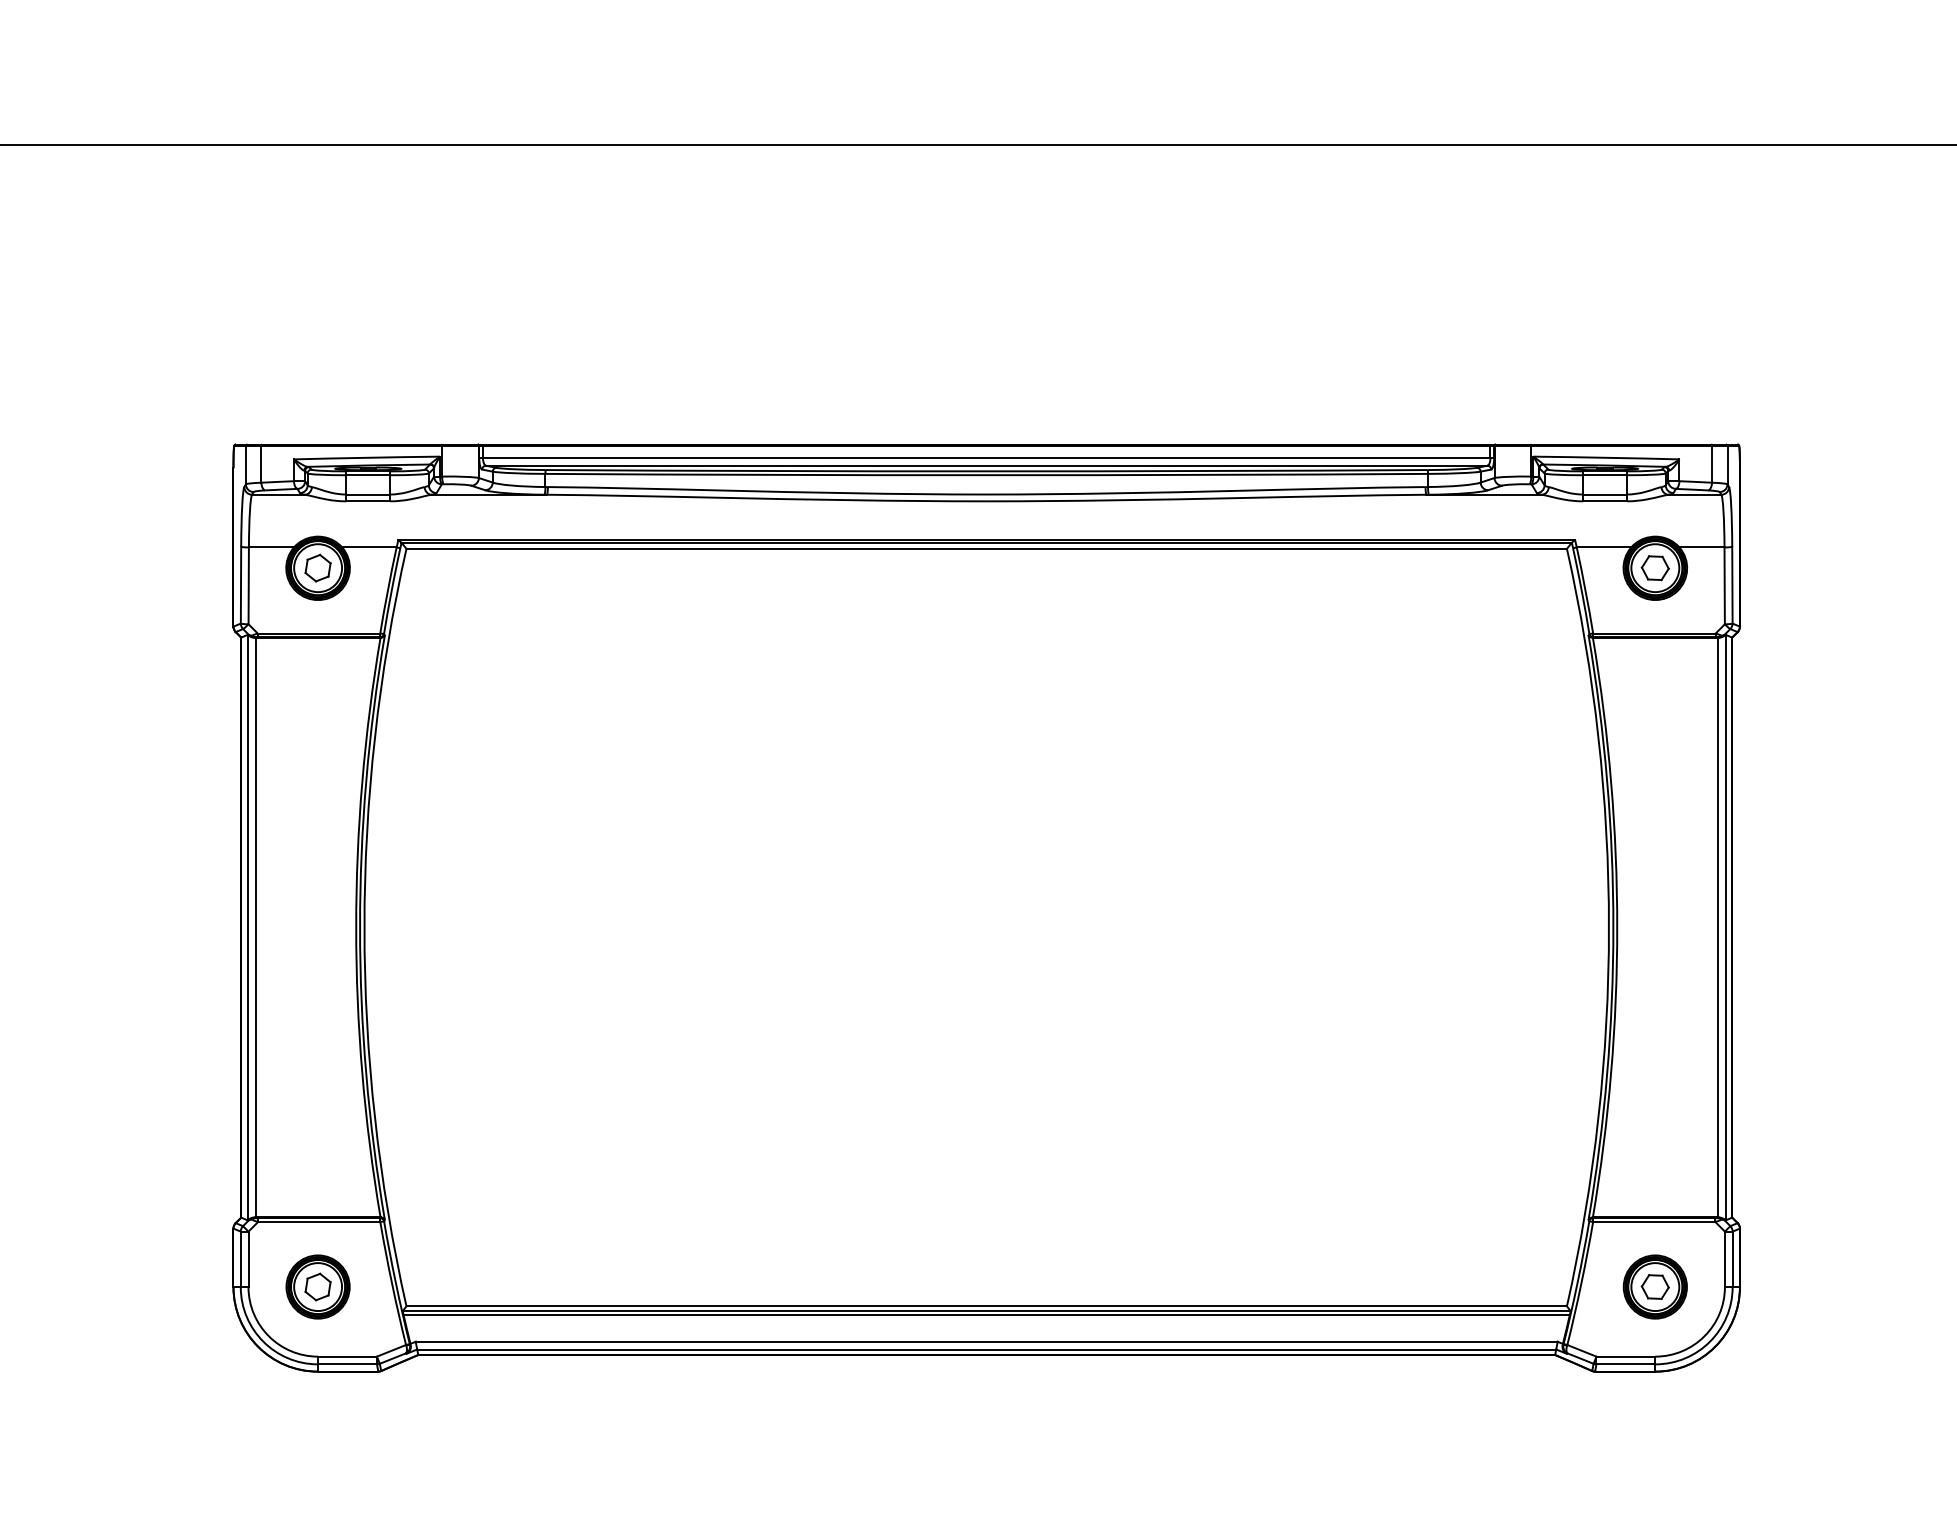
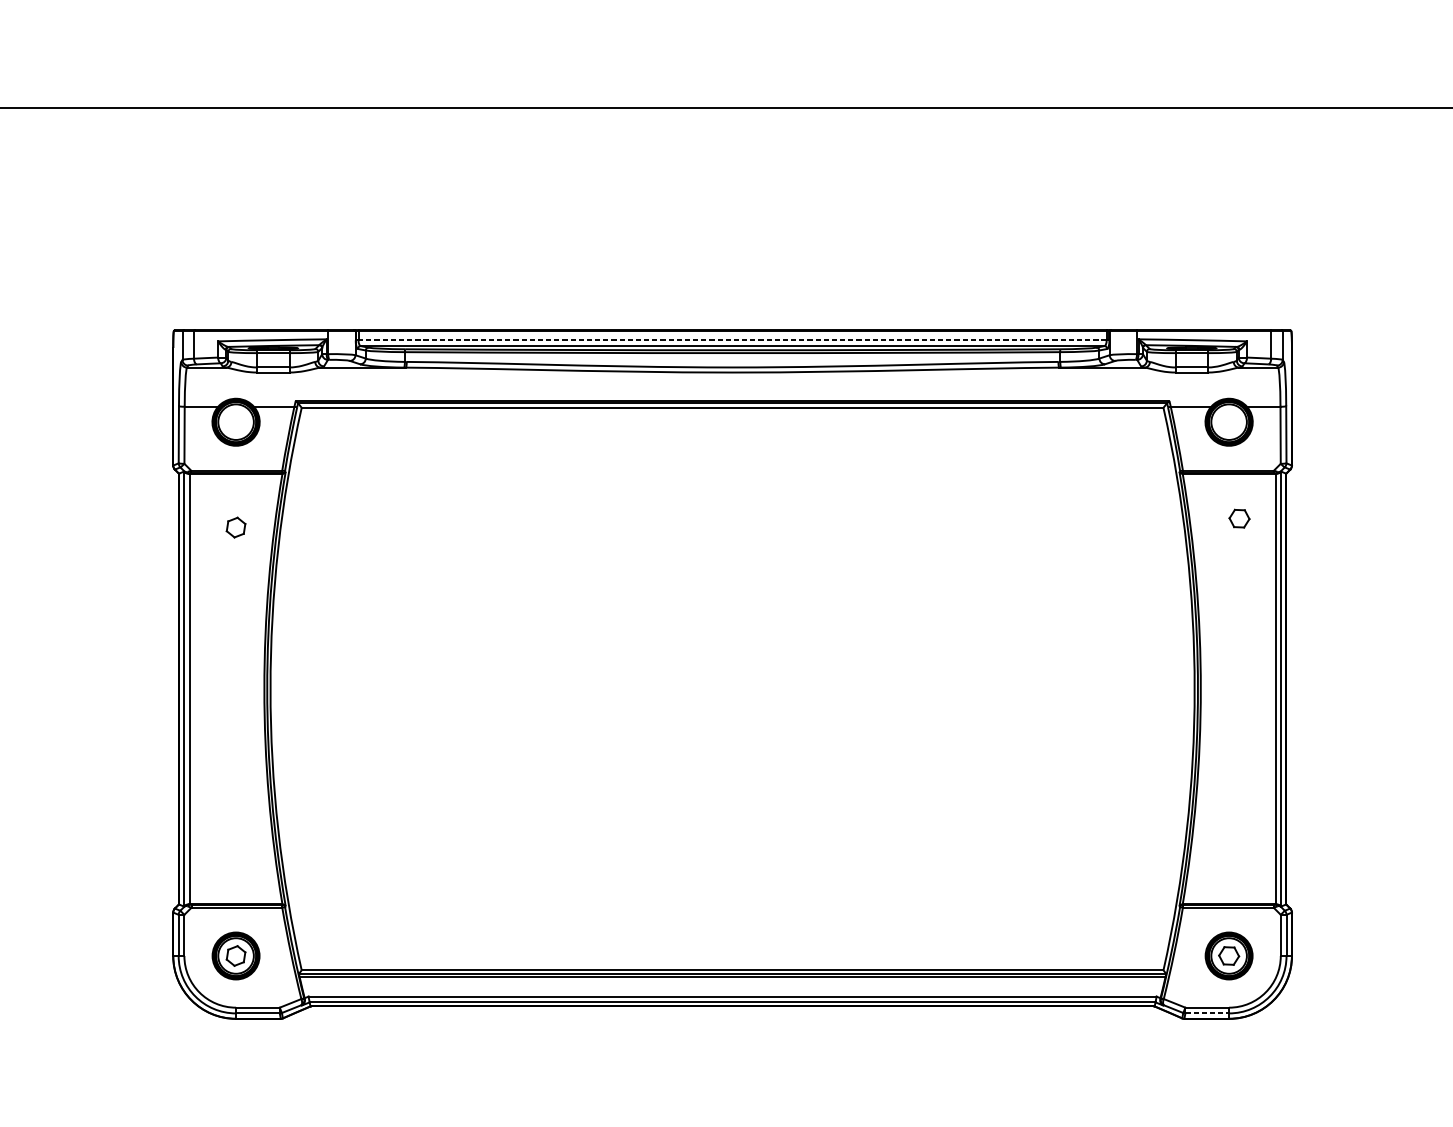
line: (986, 458) -> (732, 340), solid -> dashed
part: (317, 567) -> (235, 527), moved
part: (1654, 568) -> (1238, 518), moved
line: (1626, 1364) -> (1207, 1013), solid -> dashed

